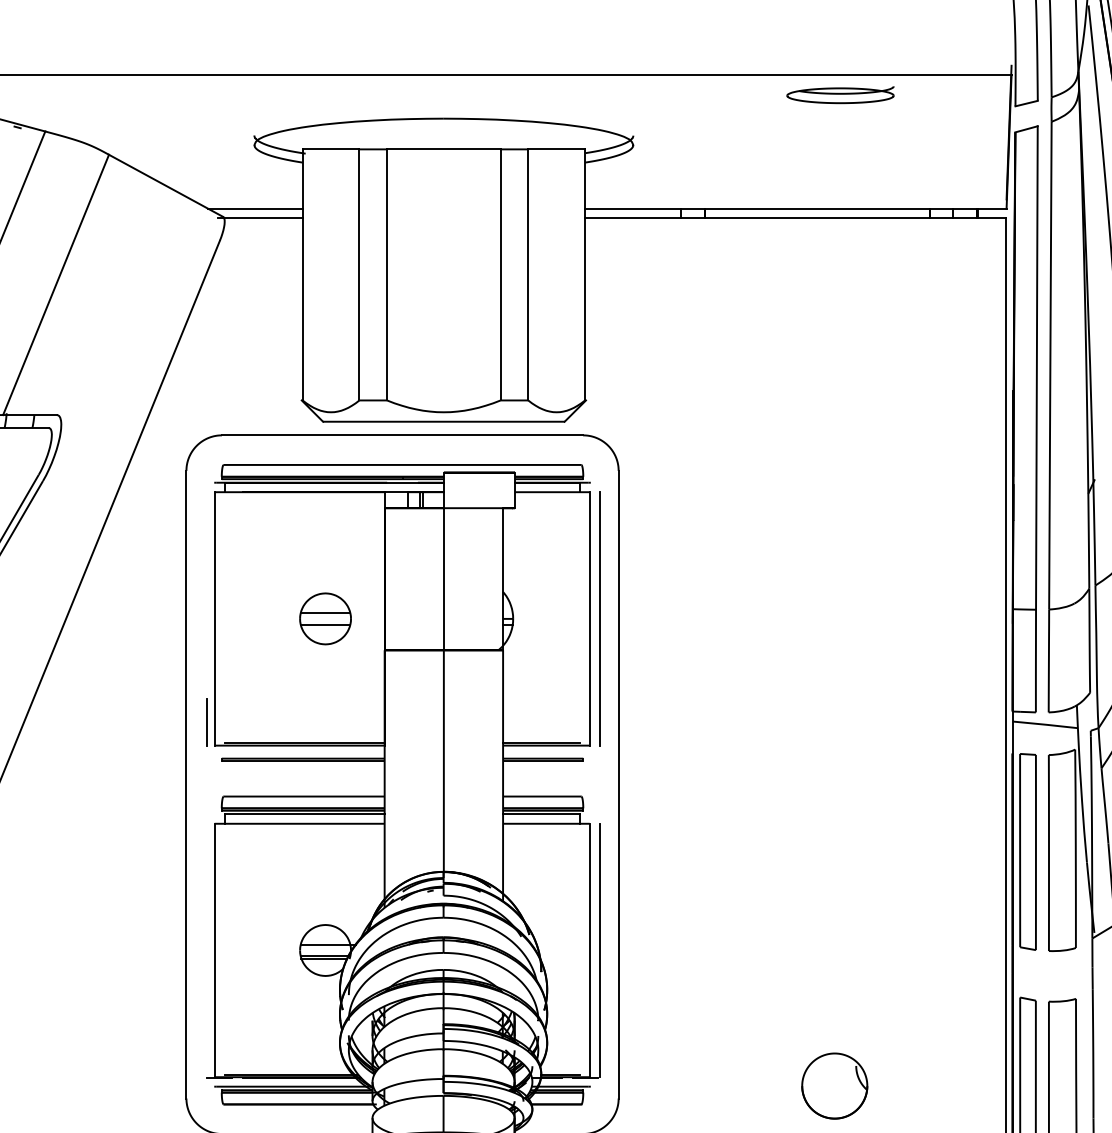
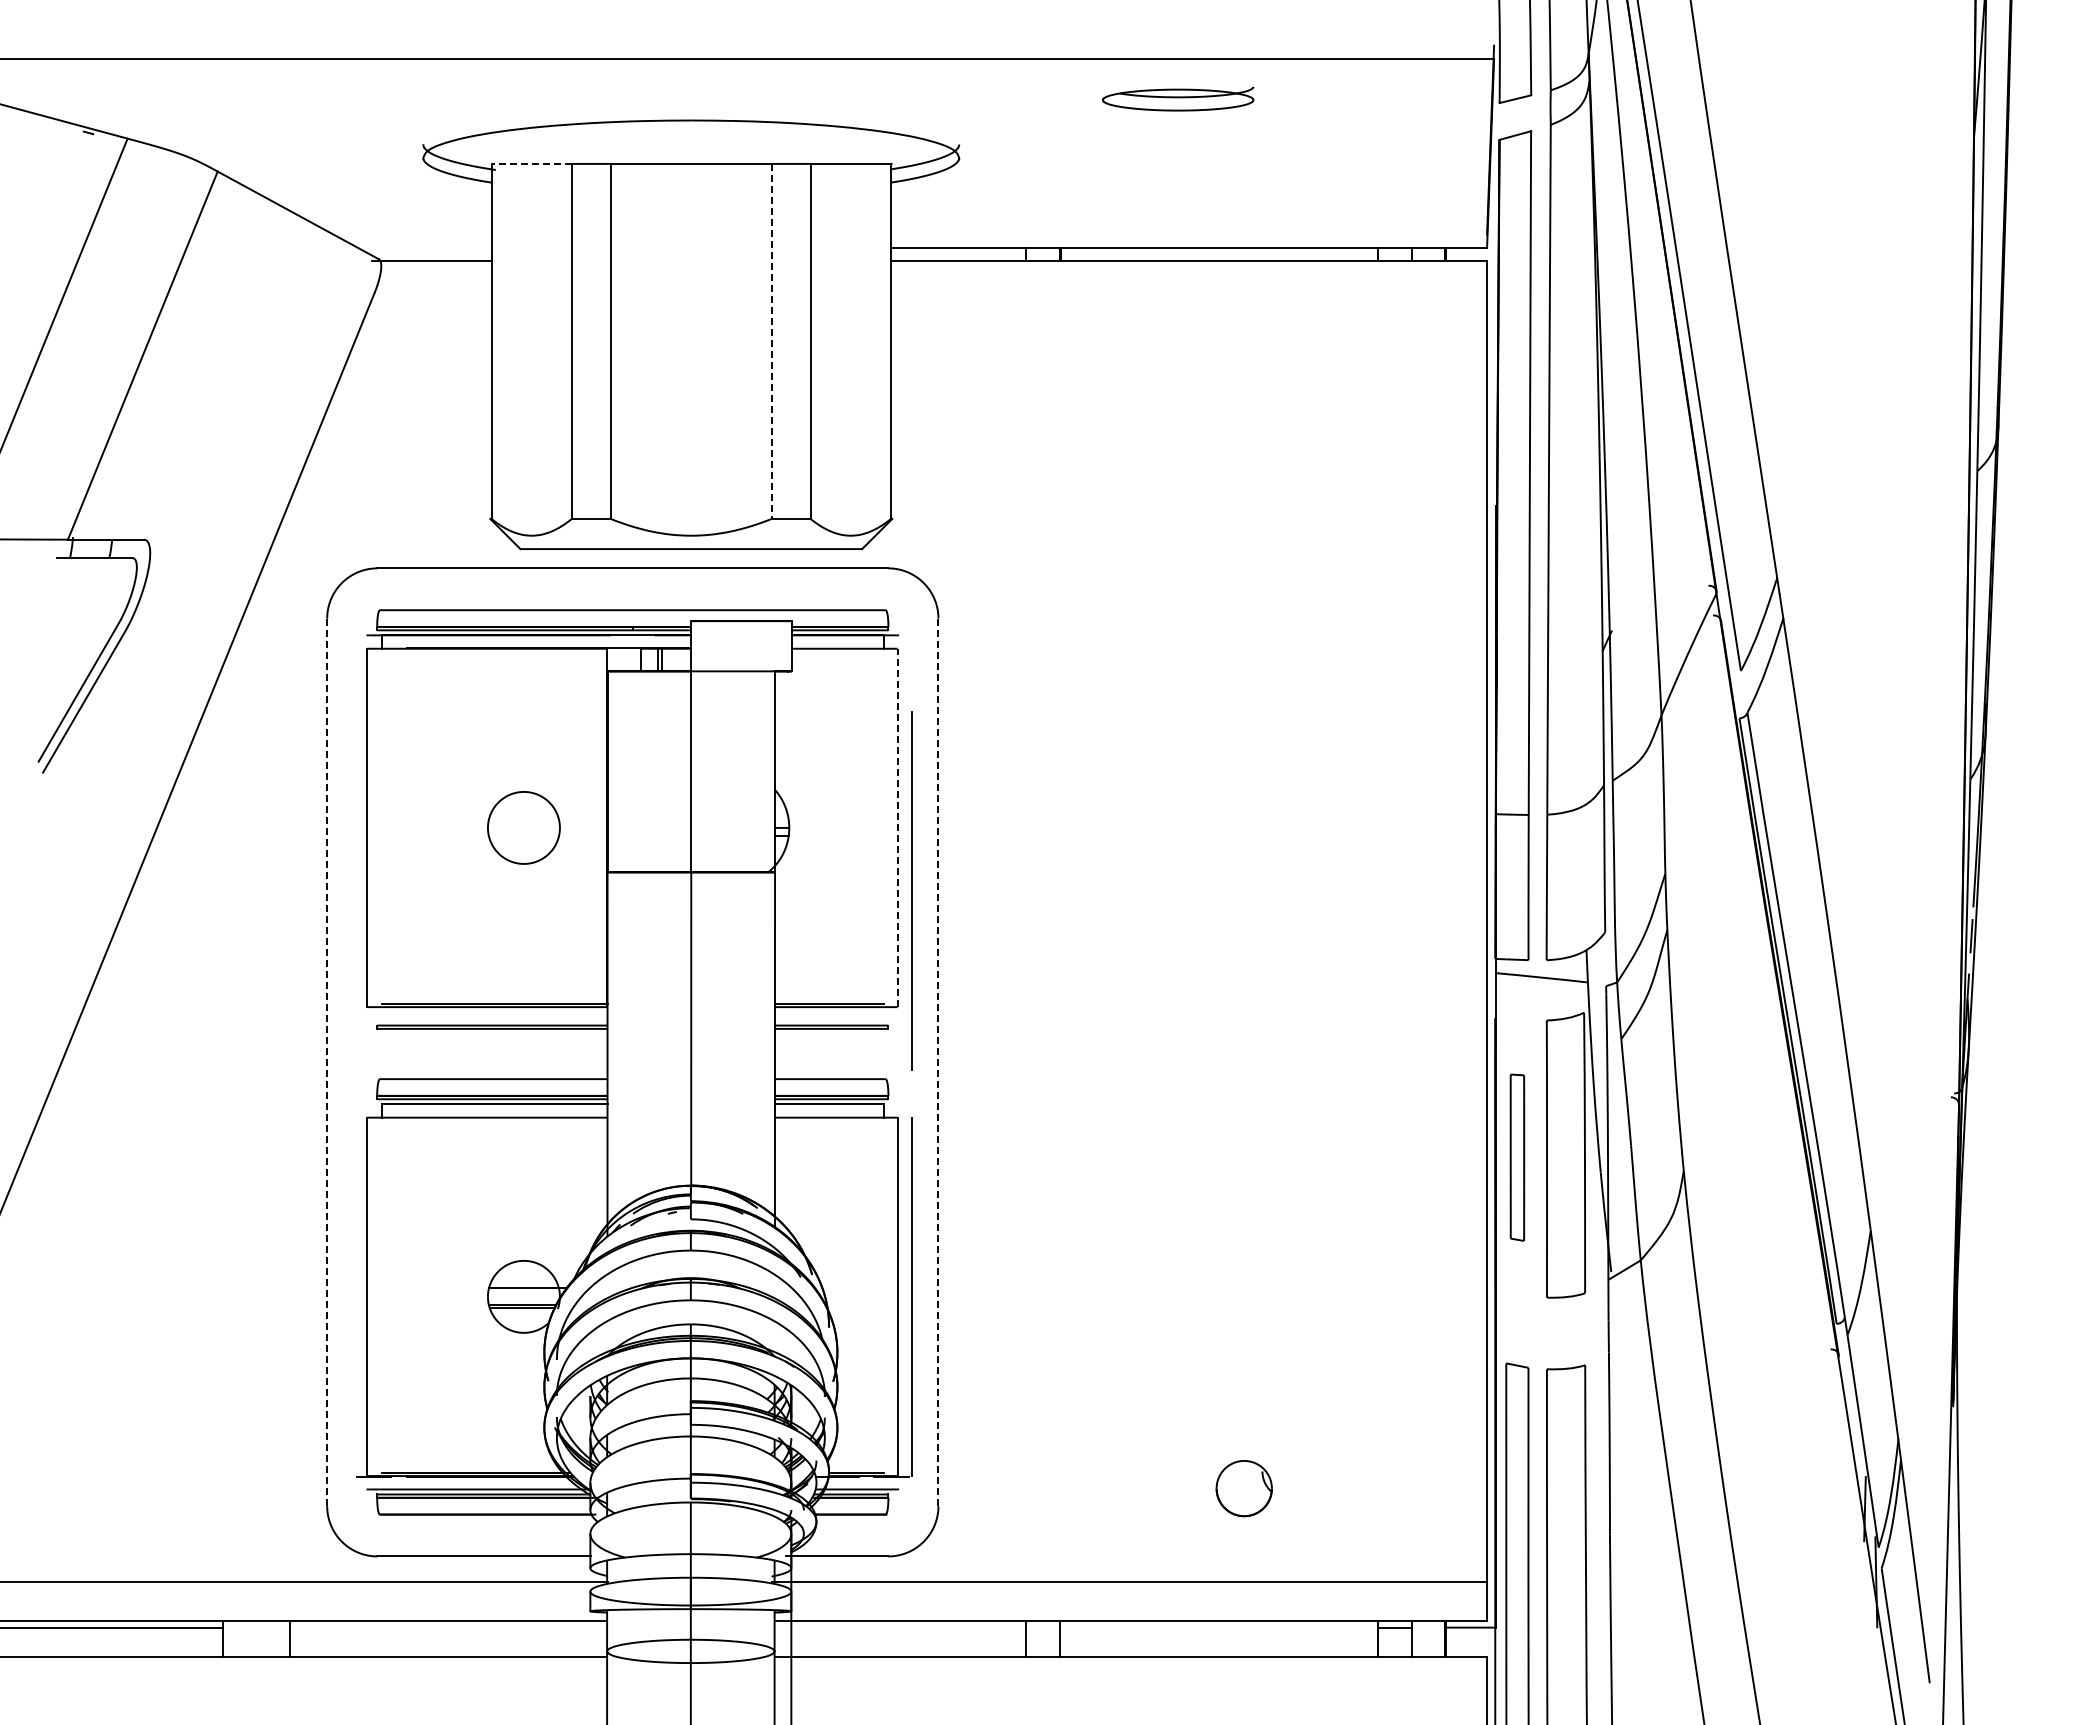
part: (840, 94) -> (1178, 98), moved
line: (330, 149) -> (531, 163), solid -> dashed
line: (255, 208) -> (424, 247), removed
line: (500, 274) -> (771, 341), solid -> dashed
line: (325, 612) -> (523, 819), removed
line: (589, 618) -> (897, 827), solid -> dashed
line: (599, 618) -> (911, 890), moved
line: (325, 624) -> (523, 836), removed
line: (207, 721) -> (356, 973), removed
line: (186, 784) -> (327, 1062), solid -> dashed
line: (618, 784) -> (938, 1062), solid -> dashed
part: (1028, 851) -> (1517, 1157), size x0.6
part: (835, 1085) -> (1244, 1488), size x0.6

